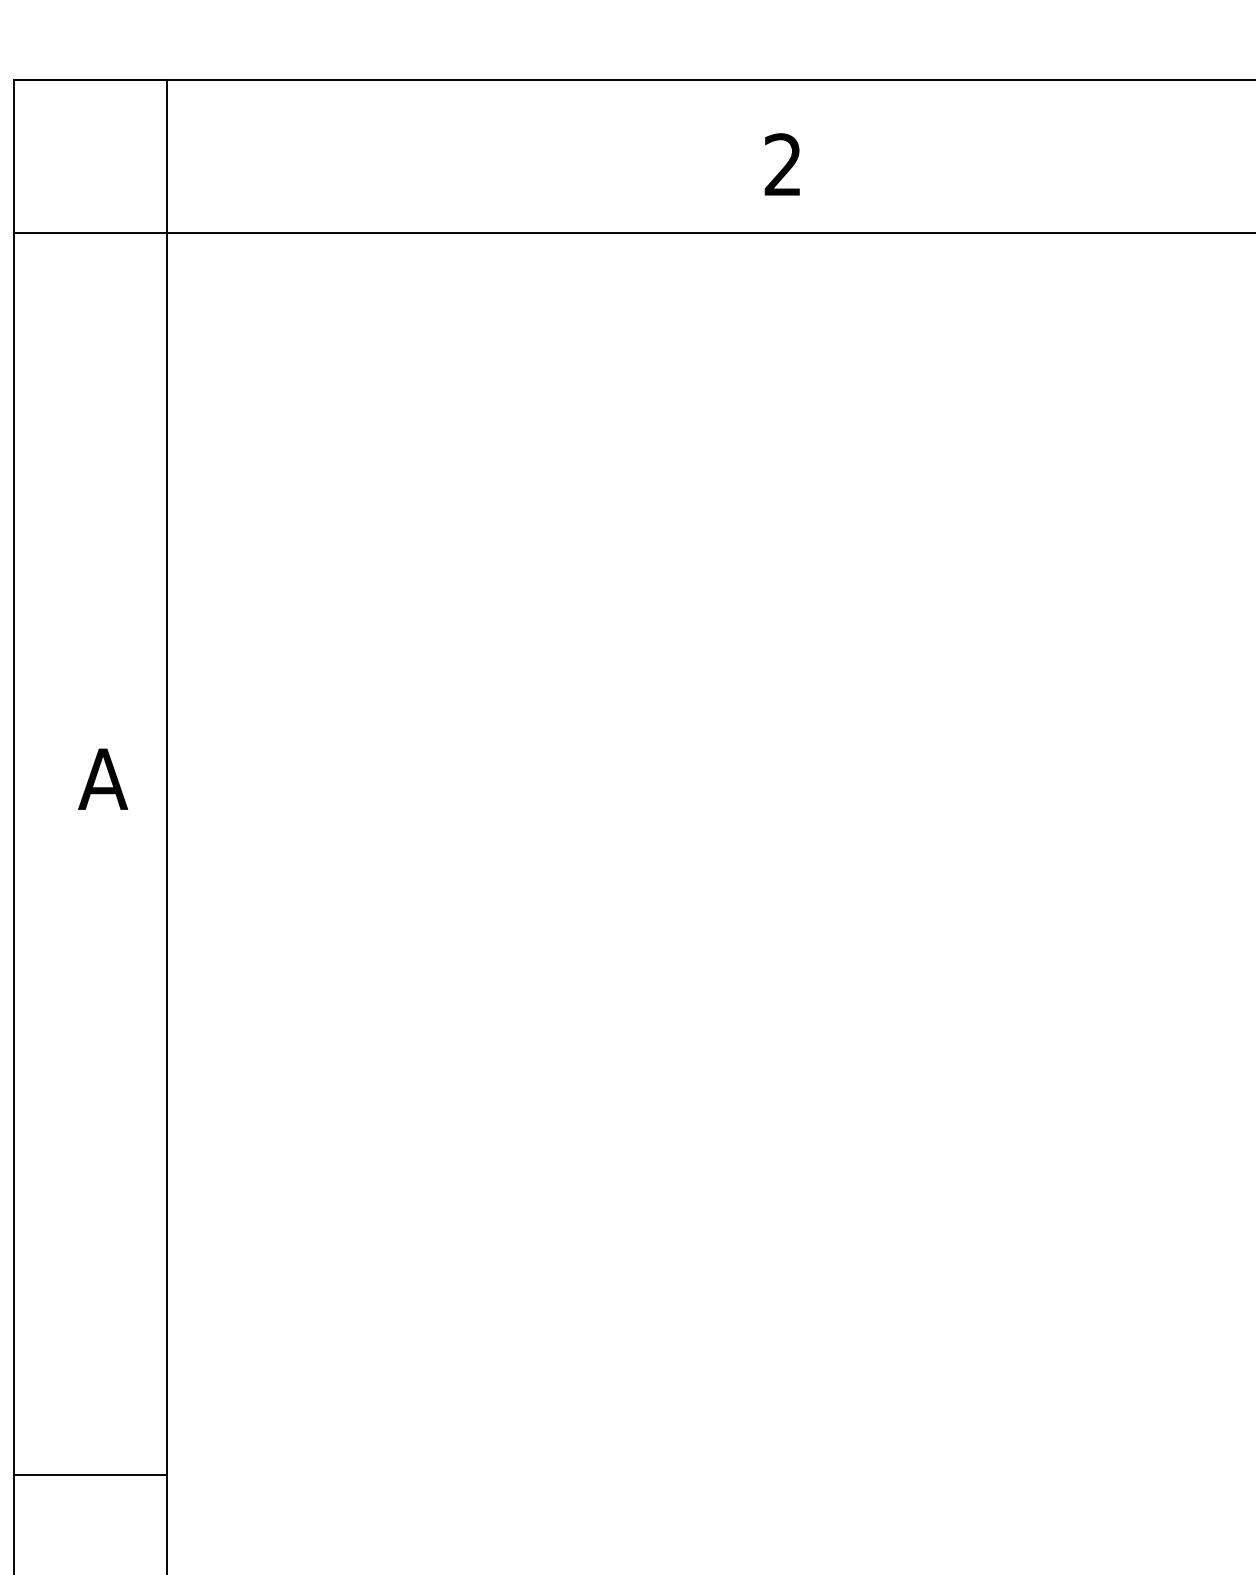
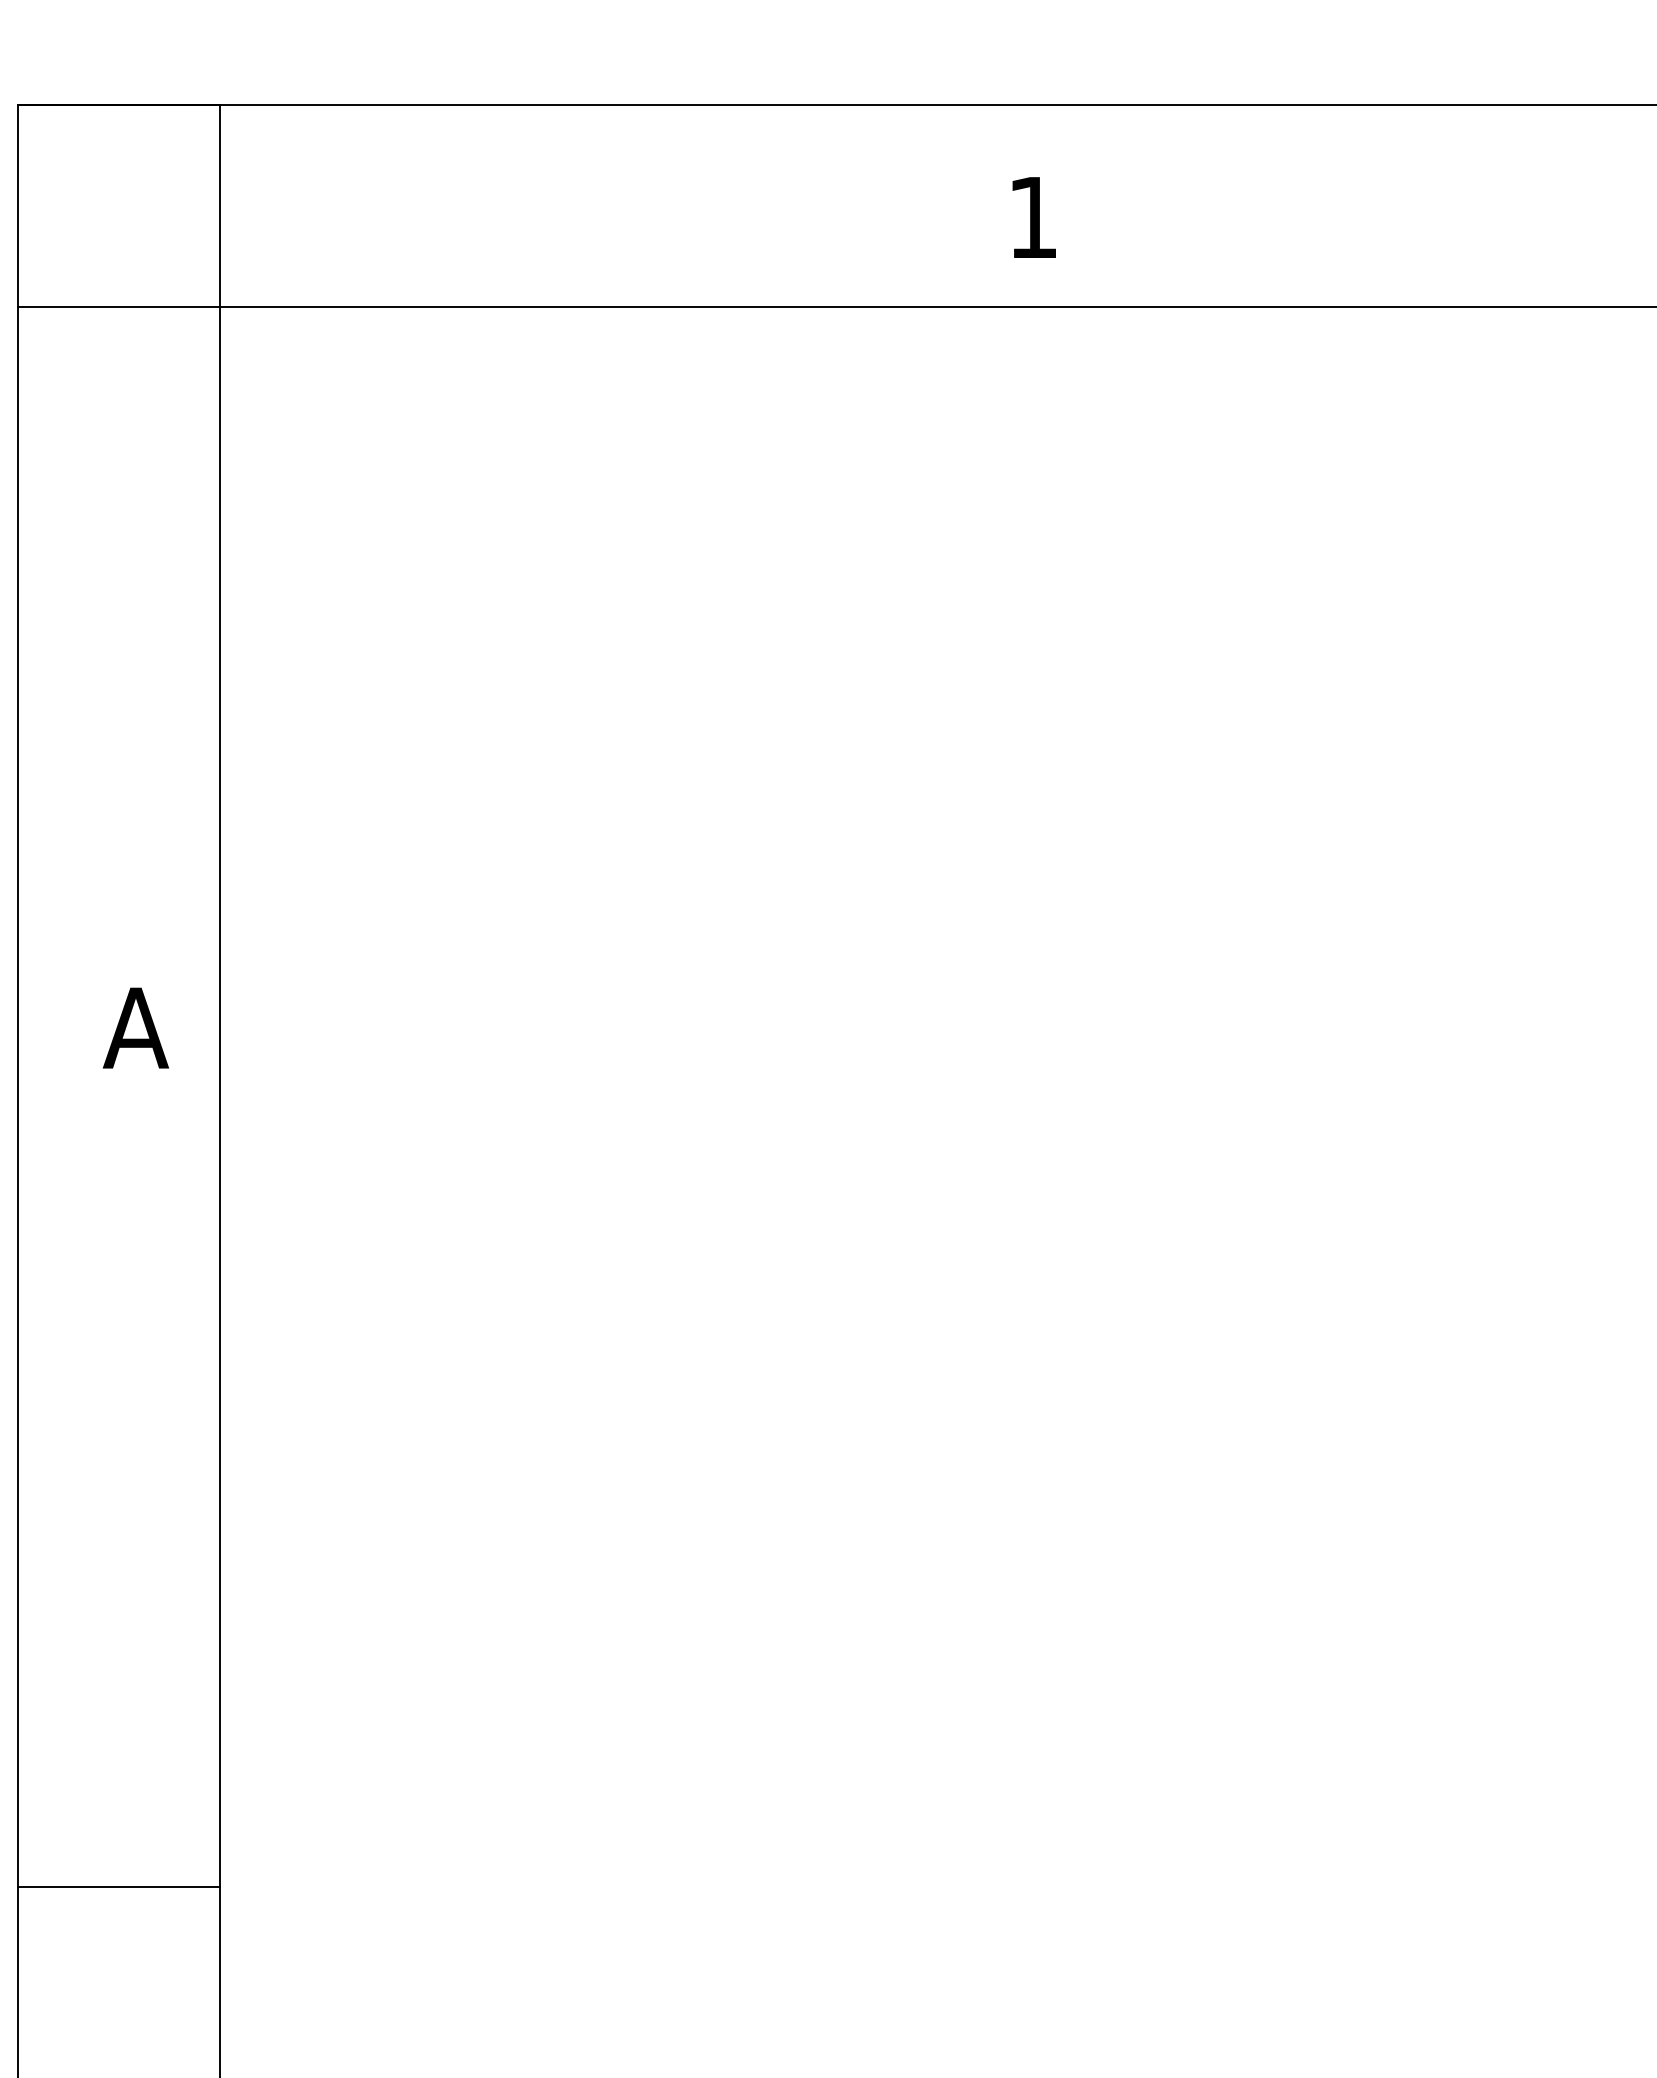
text: (782, 164) -> (1032, 217), 2 -> 1
line: (89, 1475) -> (118, 1887), moved

